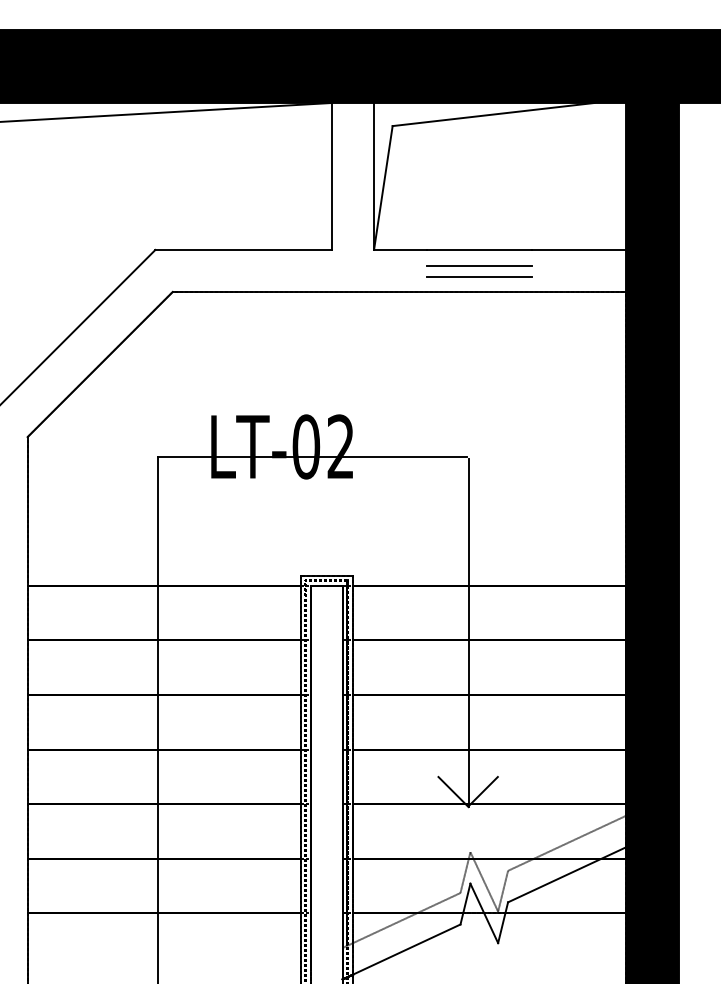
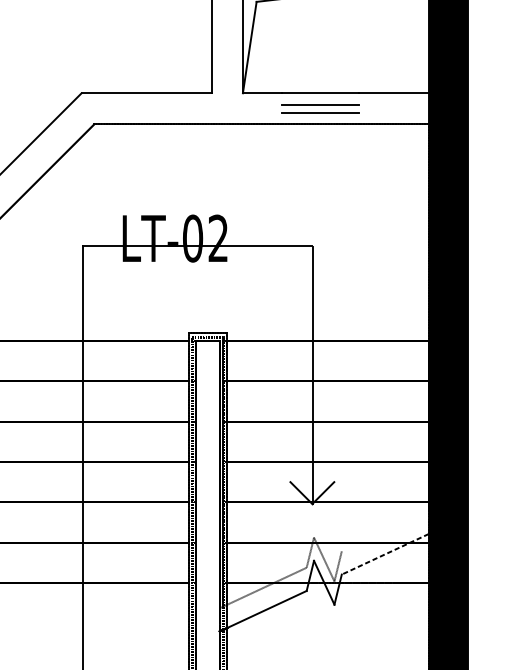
line: (567, 842) -> (385, 530), removed
line: (566, 875) -> (384, 554), solid -> dashed

